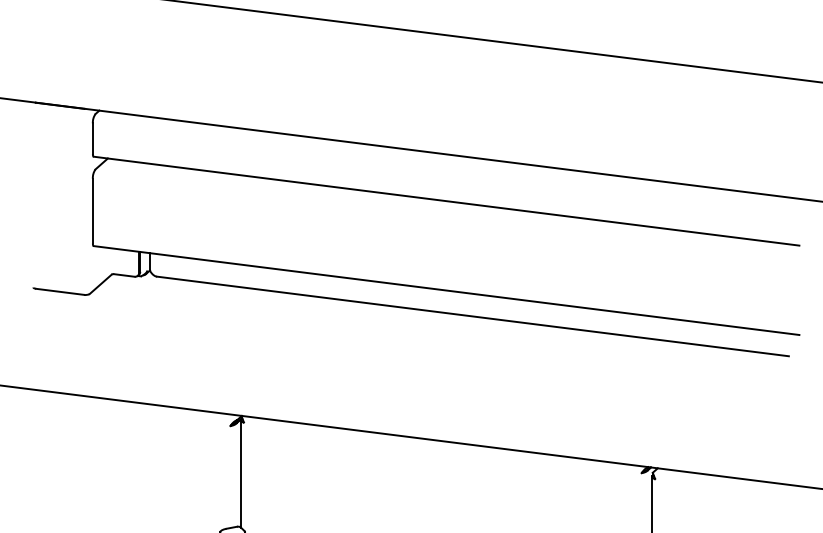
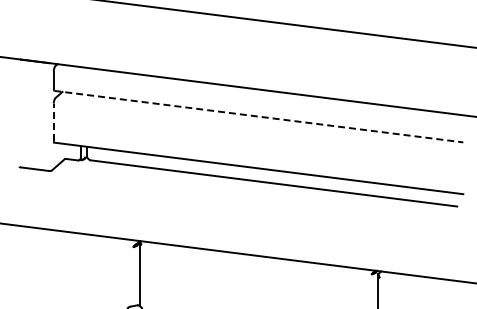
line: (447, 200) -> (259, 116), solid -> dashed
line: (92, 211) -> (53, 122), solid -> dashed

